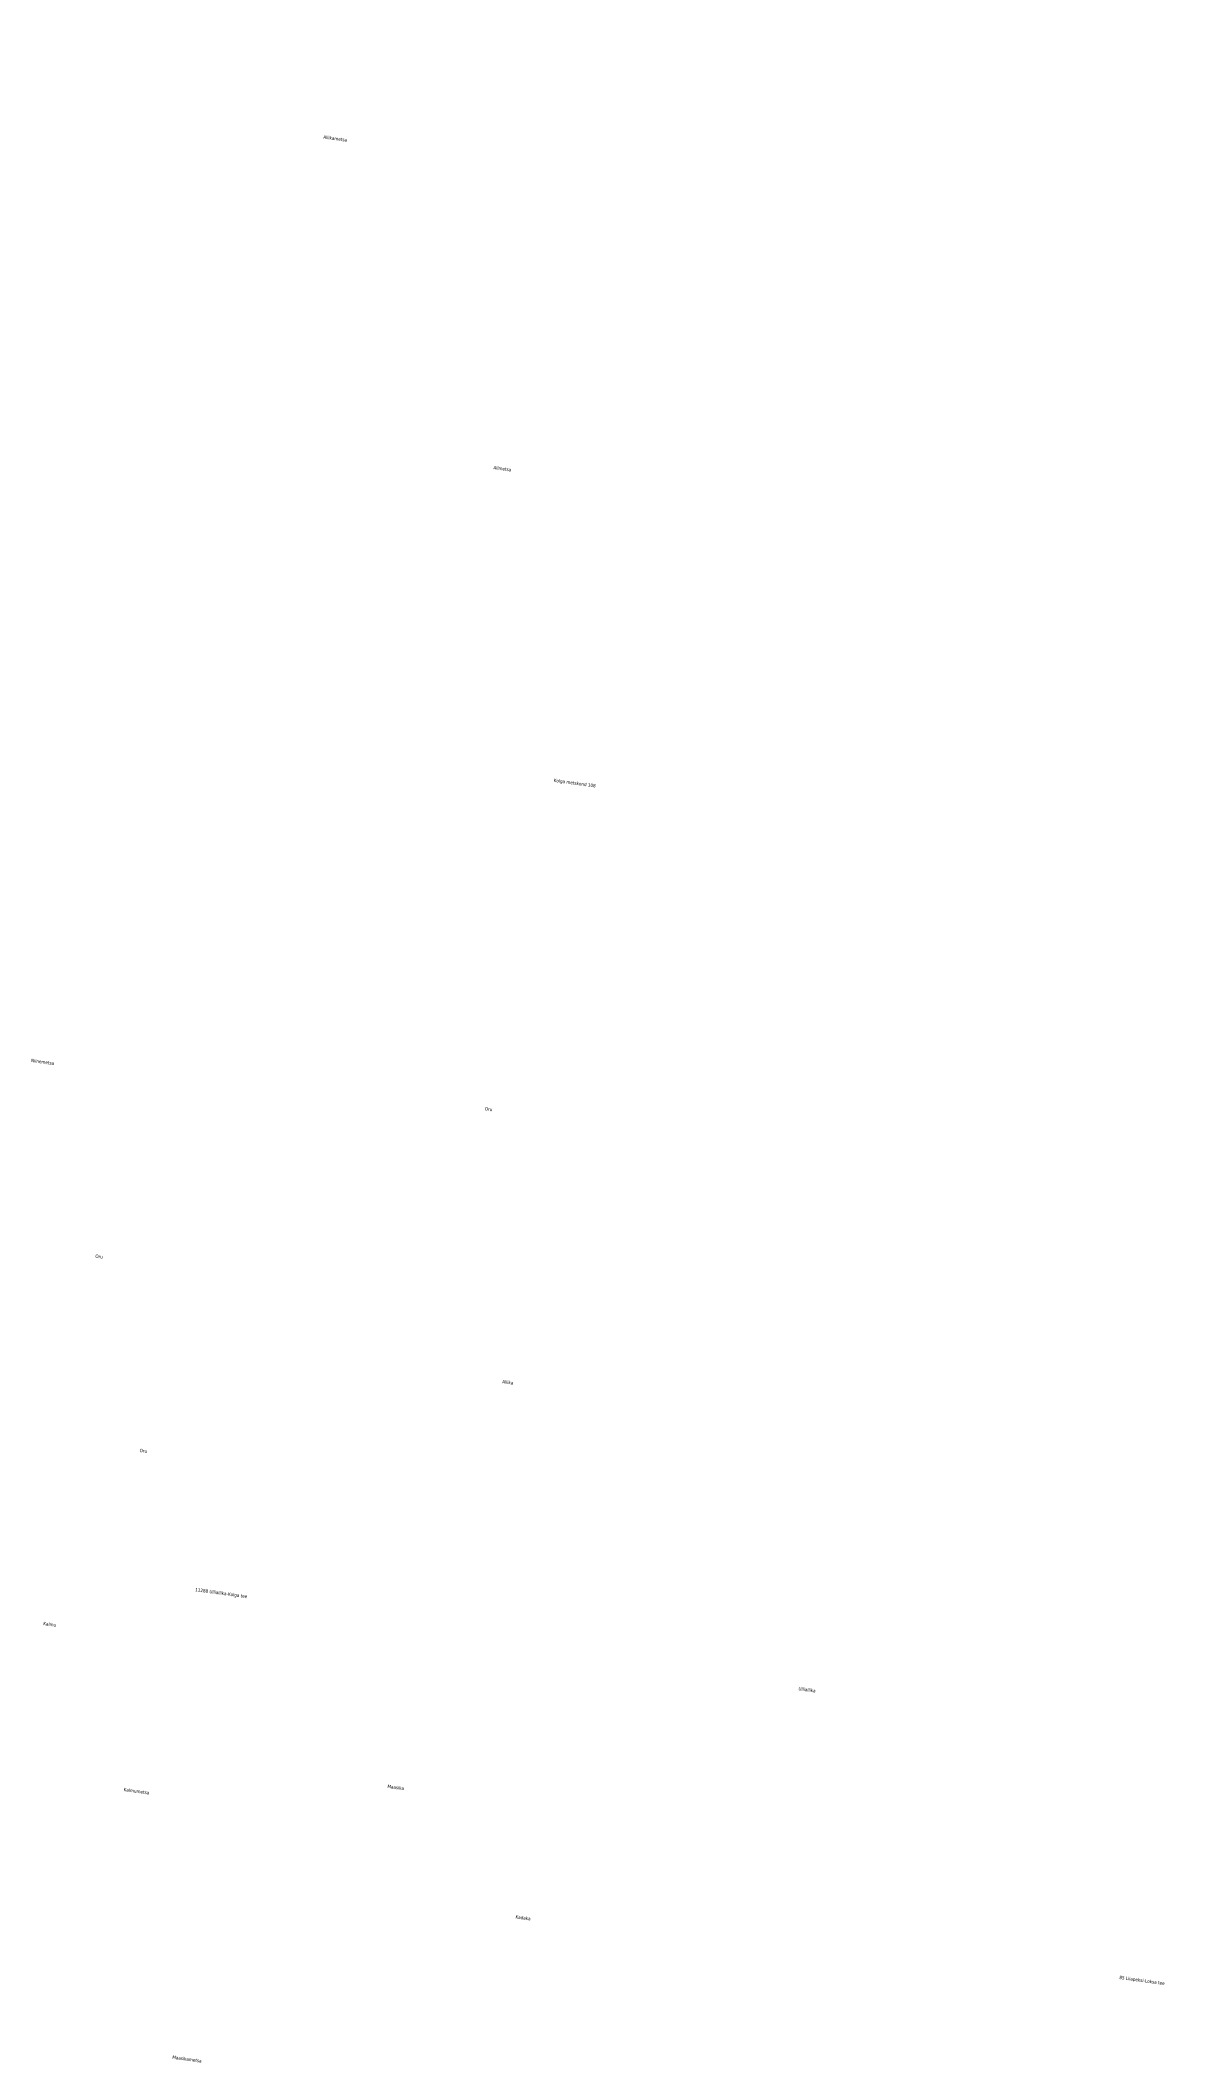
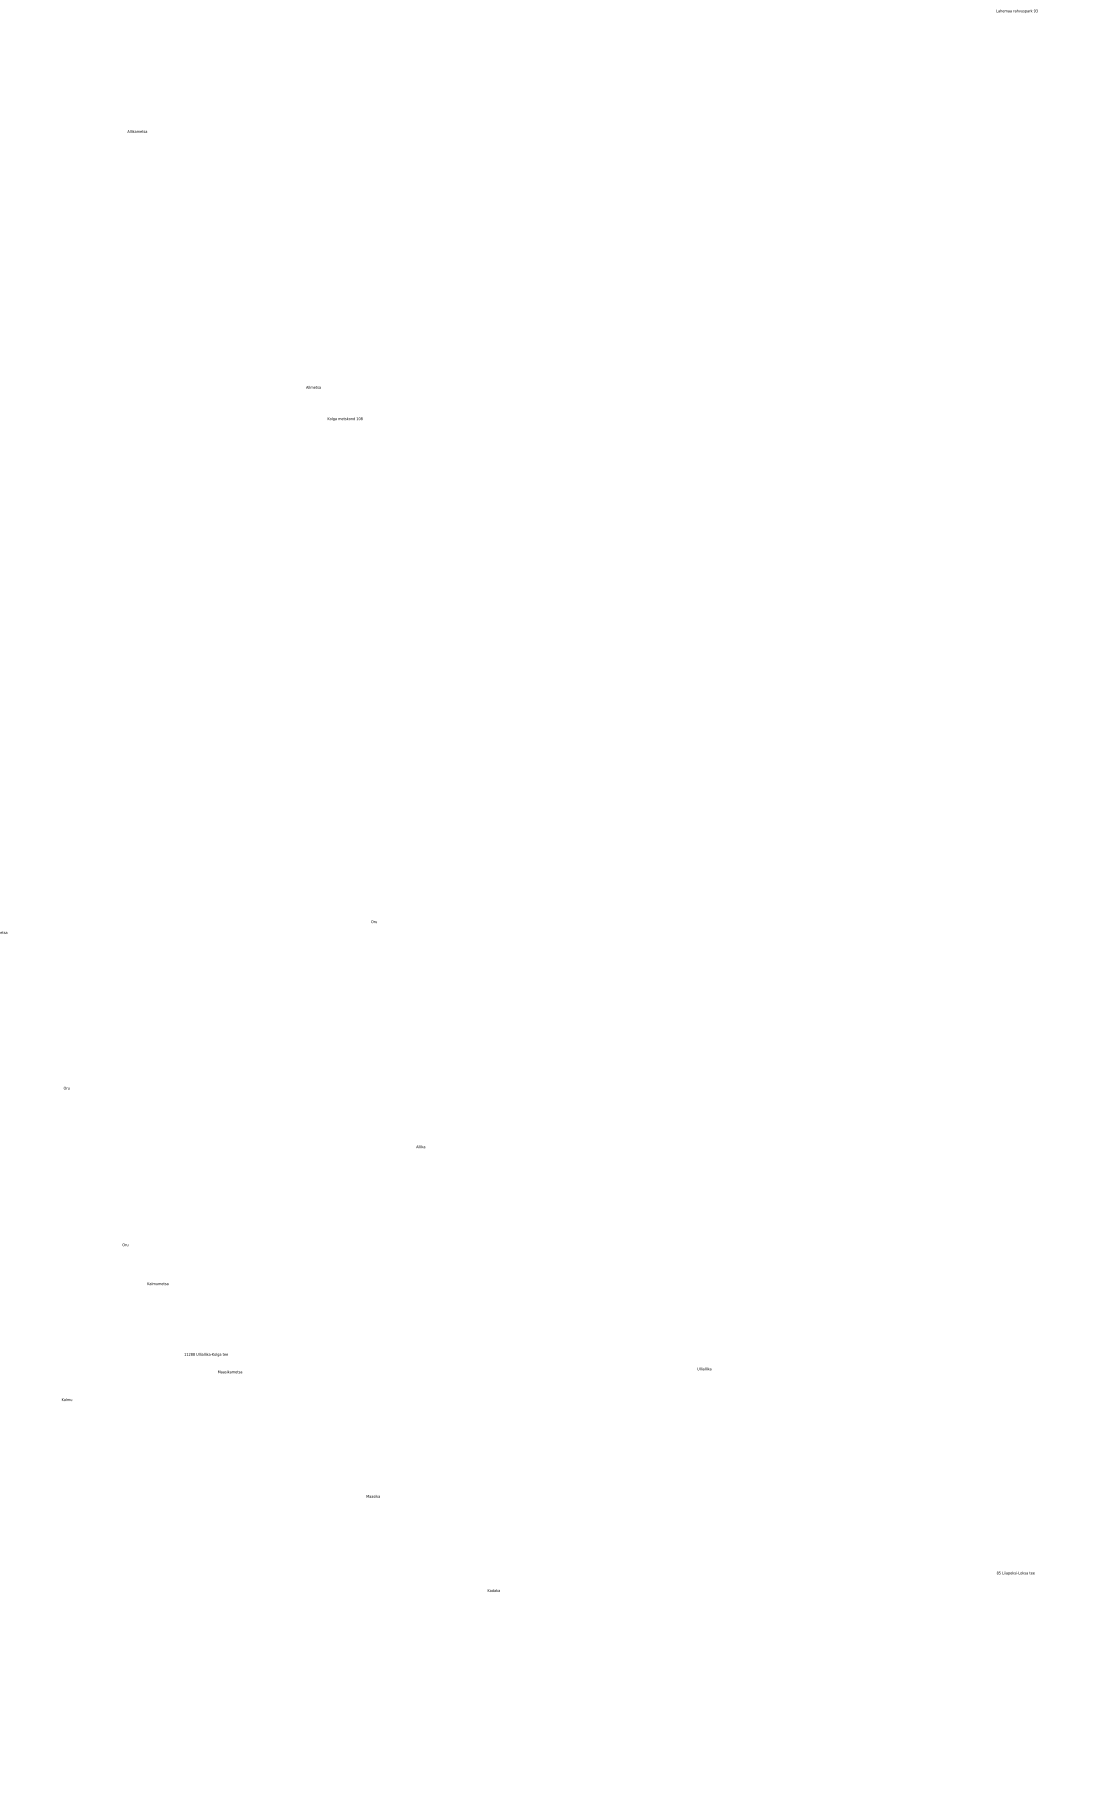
text: (574, 782) -> (344, 418), moved
text: (136, 1790) -> (157, 1283), moved
text: (187, 2058) -> (230, 1371), moved

